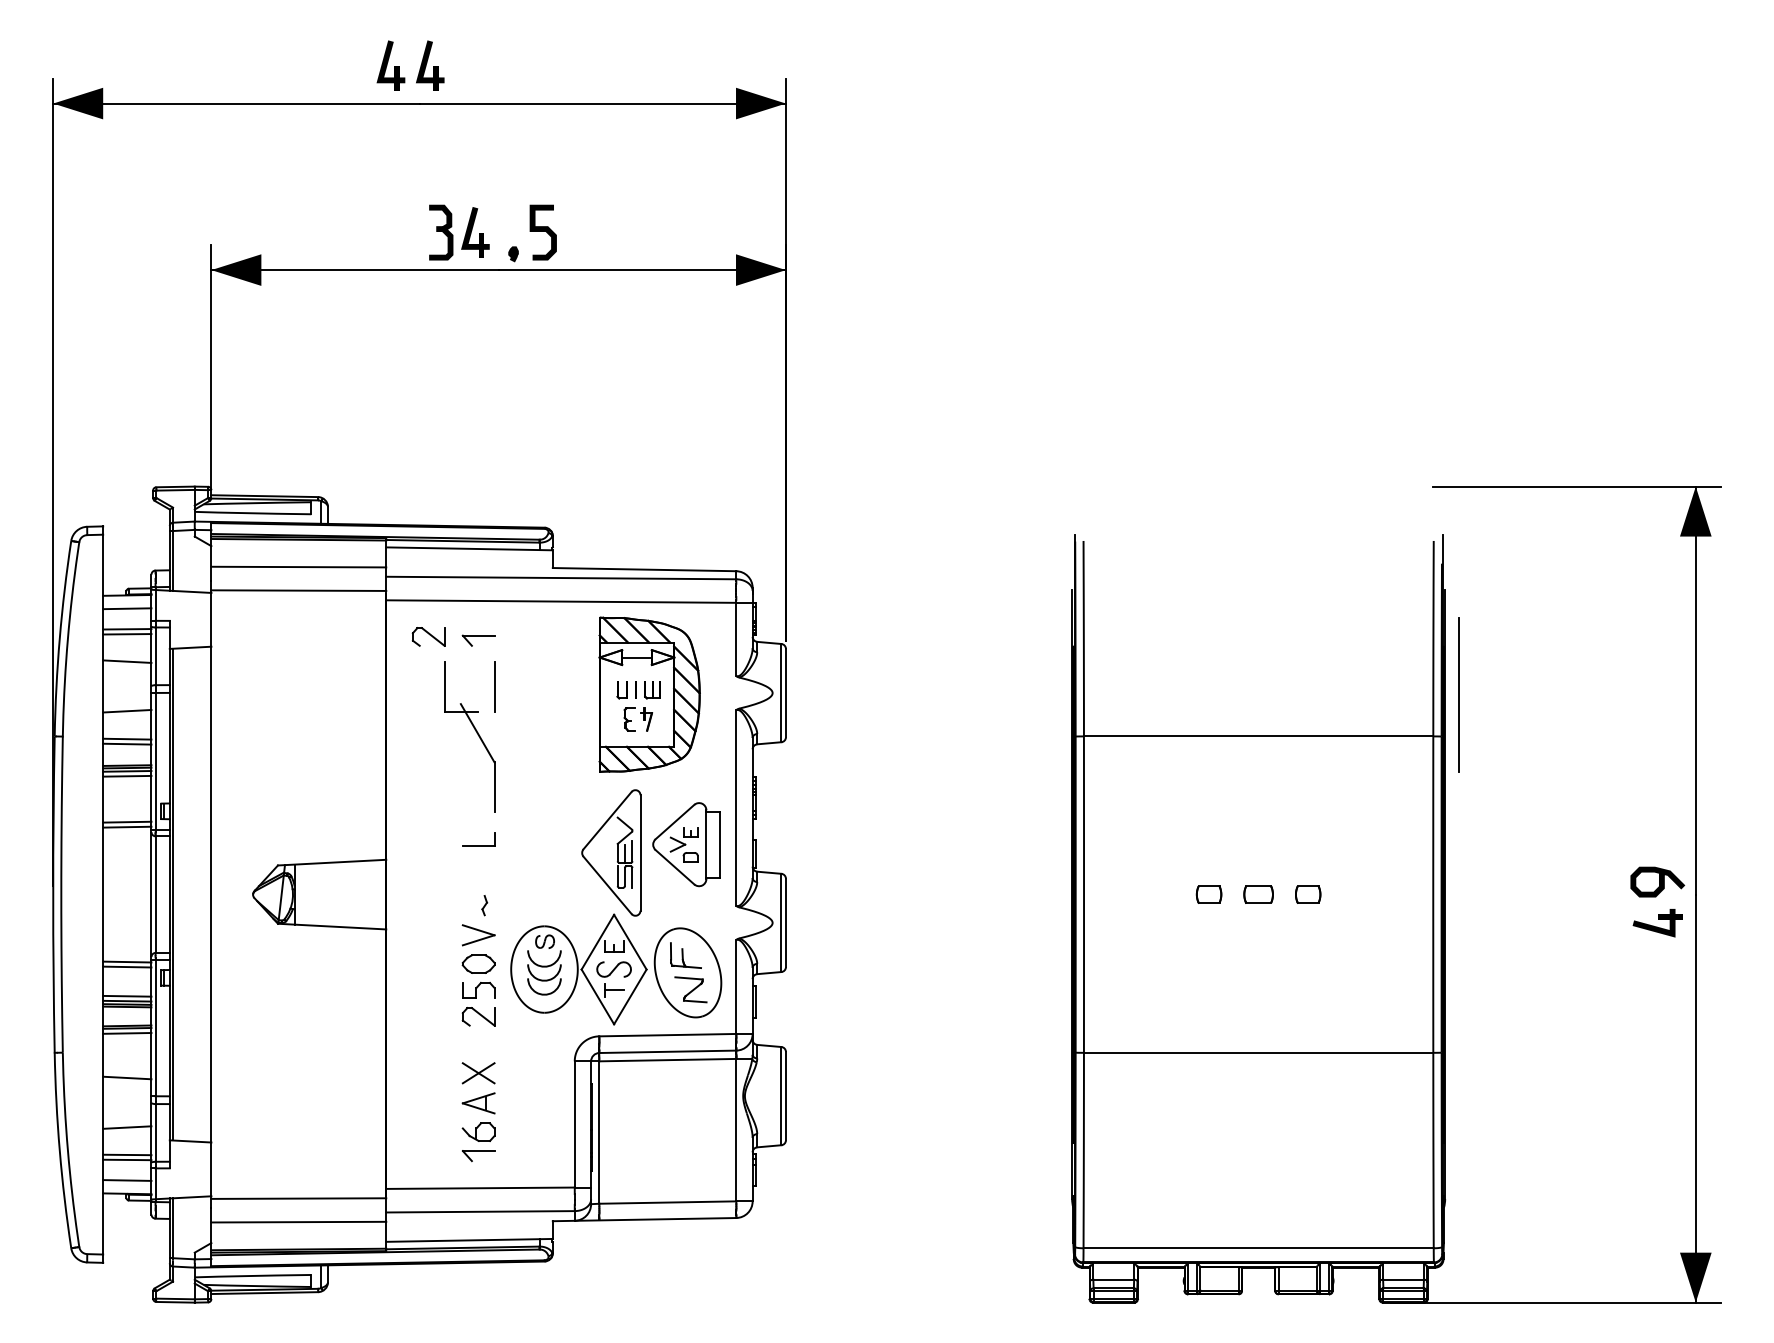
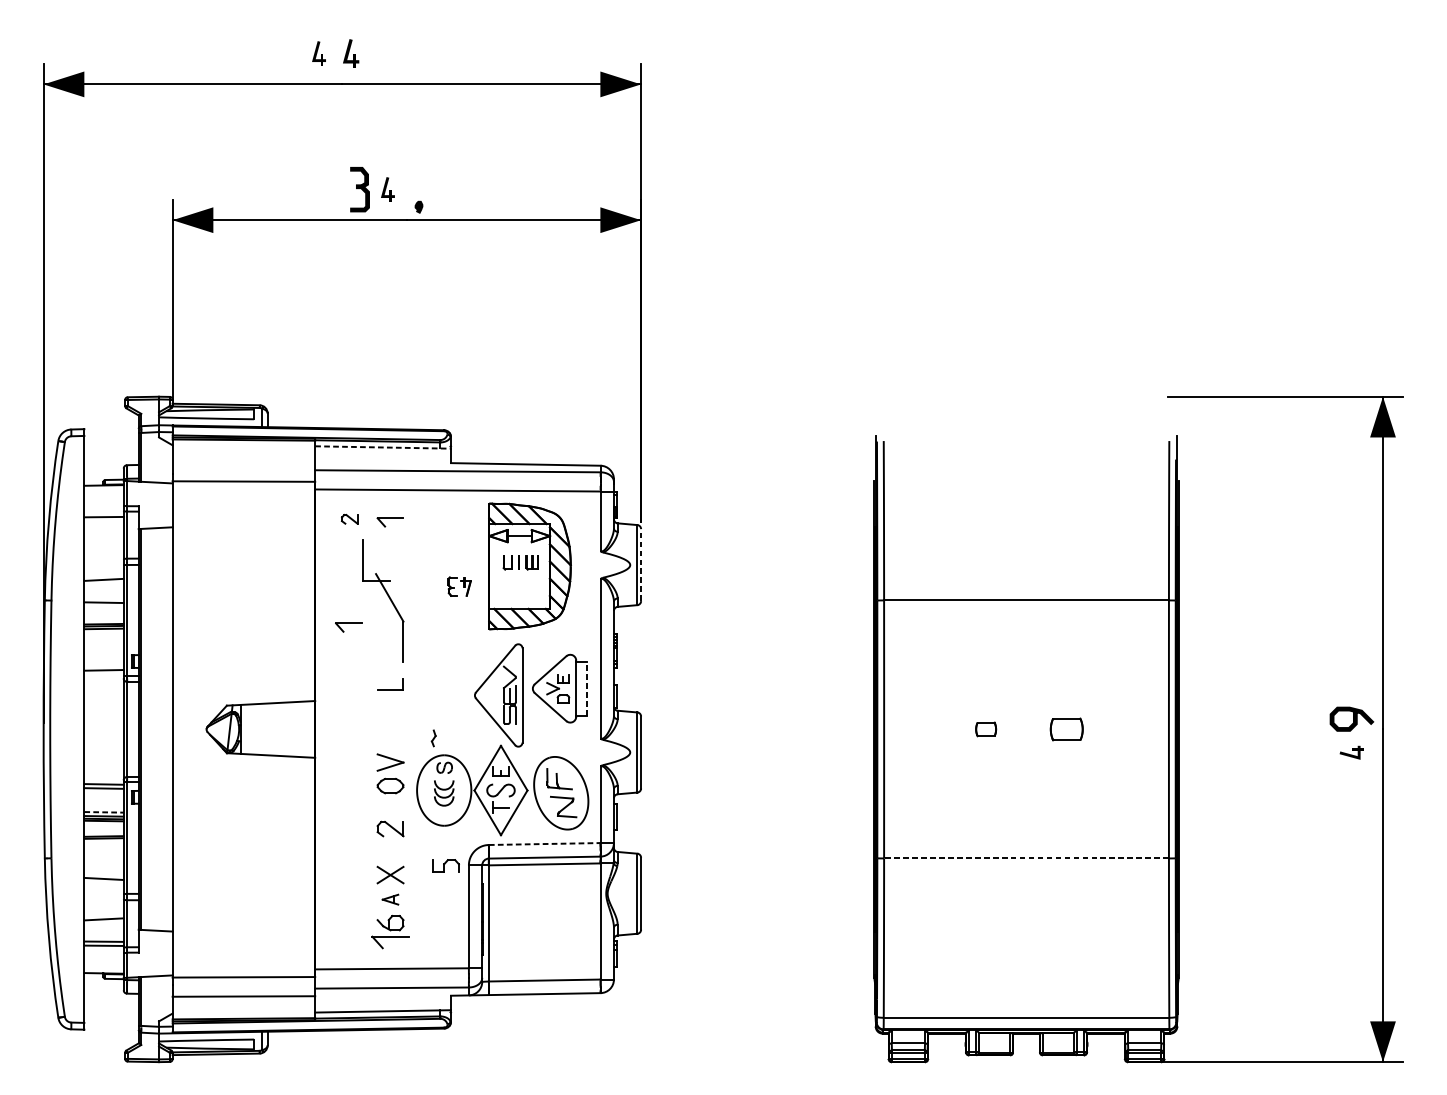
part: (390, 65) -> (318, 53), size x0.6
part: (430, 65) -> (351, 53), size x0.7
curve: (542, 231) -> (442, 188), removed
part: (475, 232) -> (387, 189), size x0.6
line: (470, 548) -> (383, 447), solid -> dashed
line: (298, 566) -> (243, 461), removed
line: (127, 608) -> (104, 496), removed
line: (127, 629) -> (104, 513), removed
part: (428, 636) -> (349, 518), size x0.6
line: (127, 661) -> (104, 539), removed
line: (494, 686) -> (403, 559), removed
line: (785, 692) -> (640, 564), solid -> dashed
line: (1458, 694) -> (1189, 566), removed
part: (638, 719) -> (459, 586), moved
line: (127, 743) -> (104, 606), removed
part: (427, 769) -> (348, 627), added
line: (127, 775) -> (104, 632), removed
line: (127, 826) -> (104, 673), removed
line: (719, 844) -> (586, 688), solid -> dashed
part: (1258, 894) -> (1026, 729), removed
part: (1308, 894) -> (1067, 729), size x1.6
part: (484, 905) -> (433, 738), moved
part: (1657, 923) -> (1351, 752), size x0.6
part: (544, 972) -> (444, 792), size x0.7
part: (478, 990) -> (445, 866), moved
line: (127, 996) -> (104, 812), solid -> dashed
line: (127, 1032) -> (104, 841), removed
line: (667, 1035) -> (544, 844), solid -> dashed
line: (1258, 1052) -> (1026, 858), solid -> dashed
part: (478, 1103) -> (390, 899), size x0.6
part: (478, 1156) -> (390, 942), size x1.4
line: (127, 1180) -> (104, 962), removed

